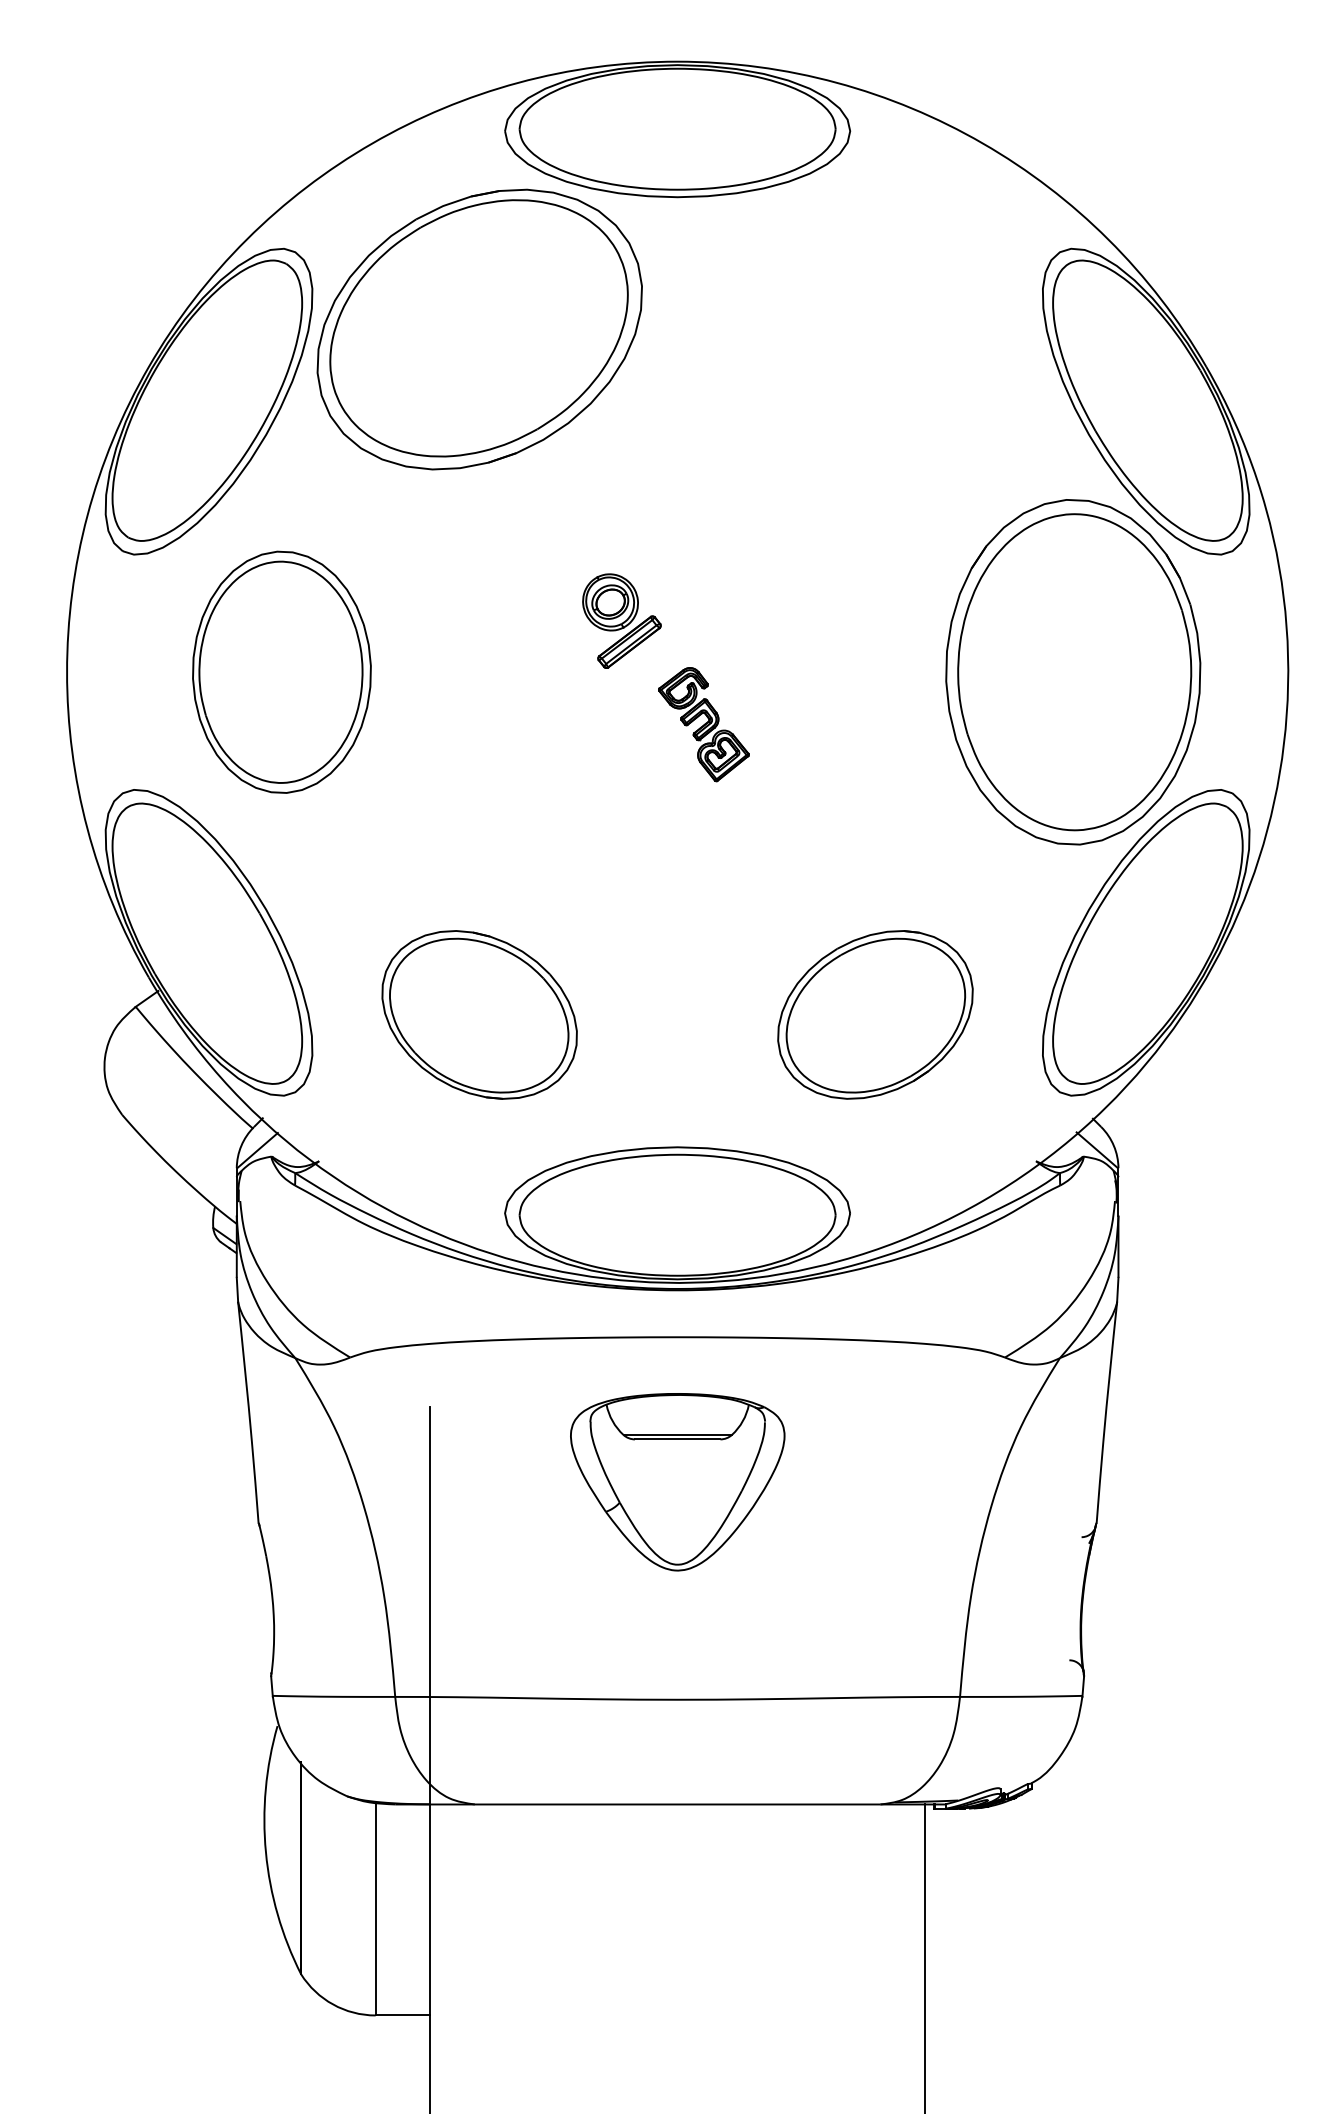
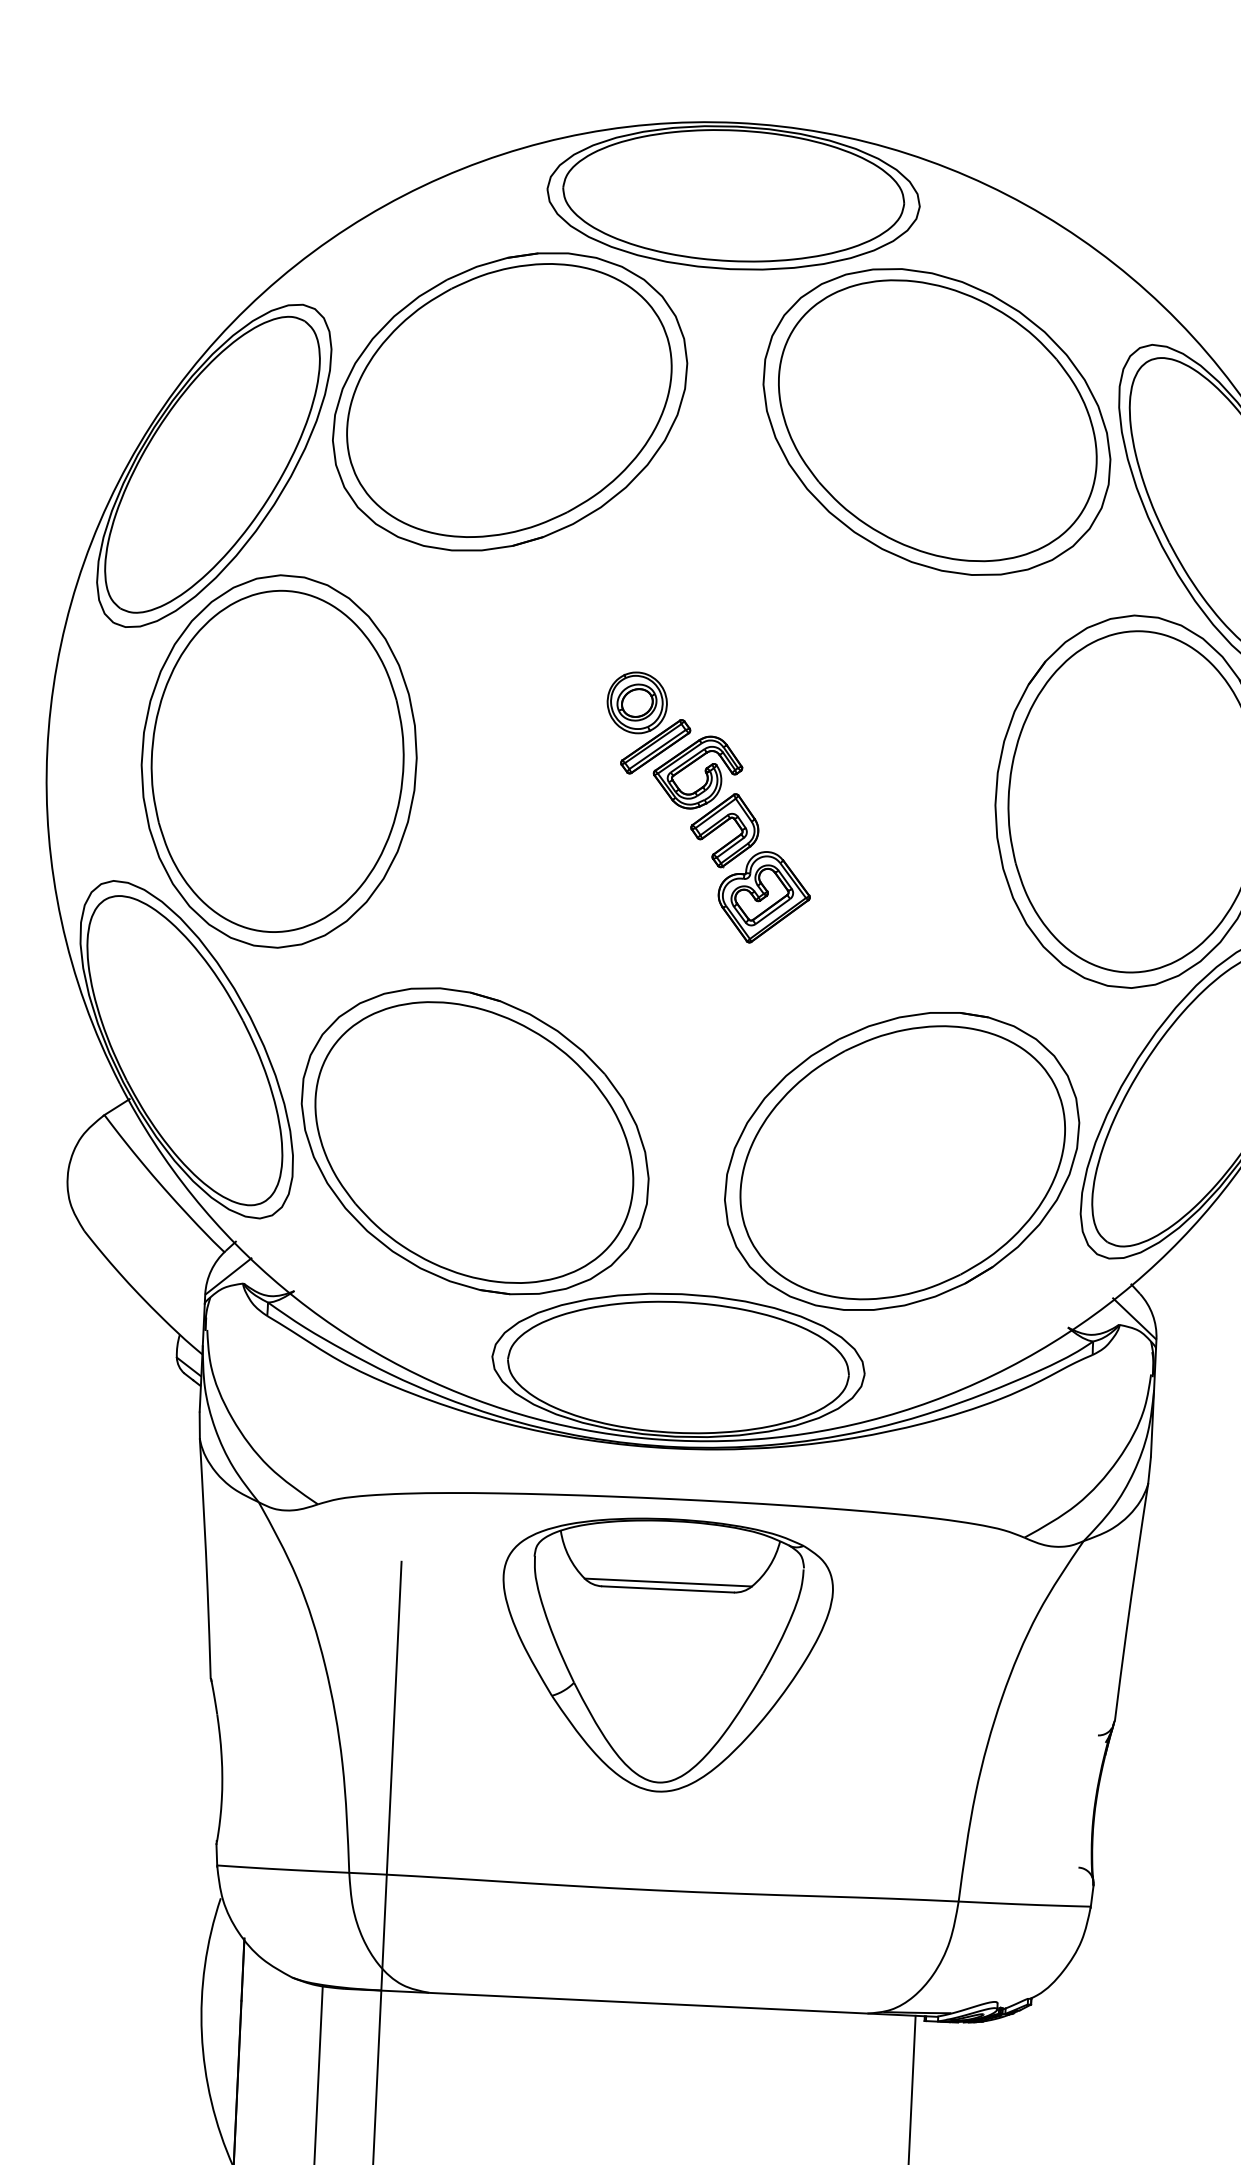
part: (875, 329) -> (937, 421), added
part: (281, 672) -> (278, 761), size x1.43
part: (703, 724) -> (731, 839), size x1.67
part: (479, 1014) -> (474, 1140), size x1.67
part: (875, 1014) -> (902, 1160), size x1.67
part: (677, 1482) -> (664, 1655), size x1.43

